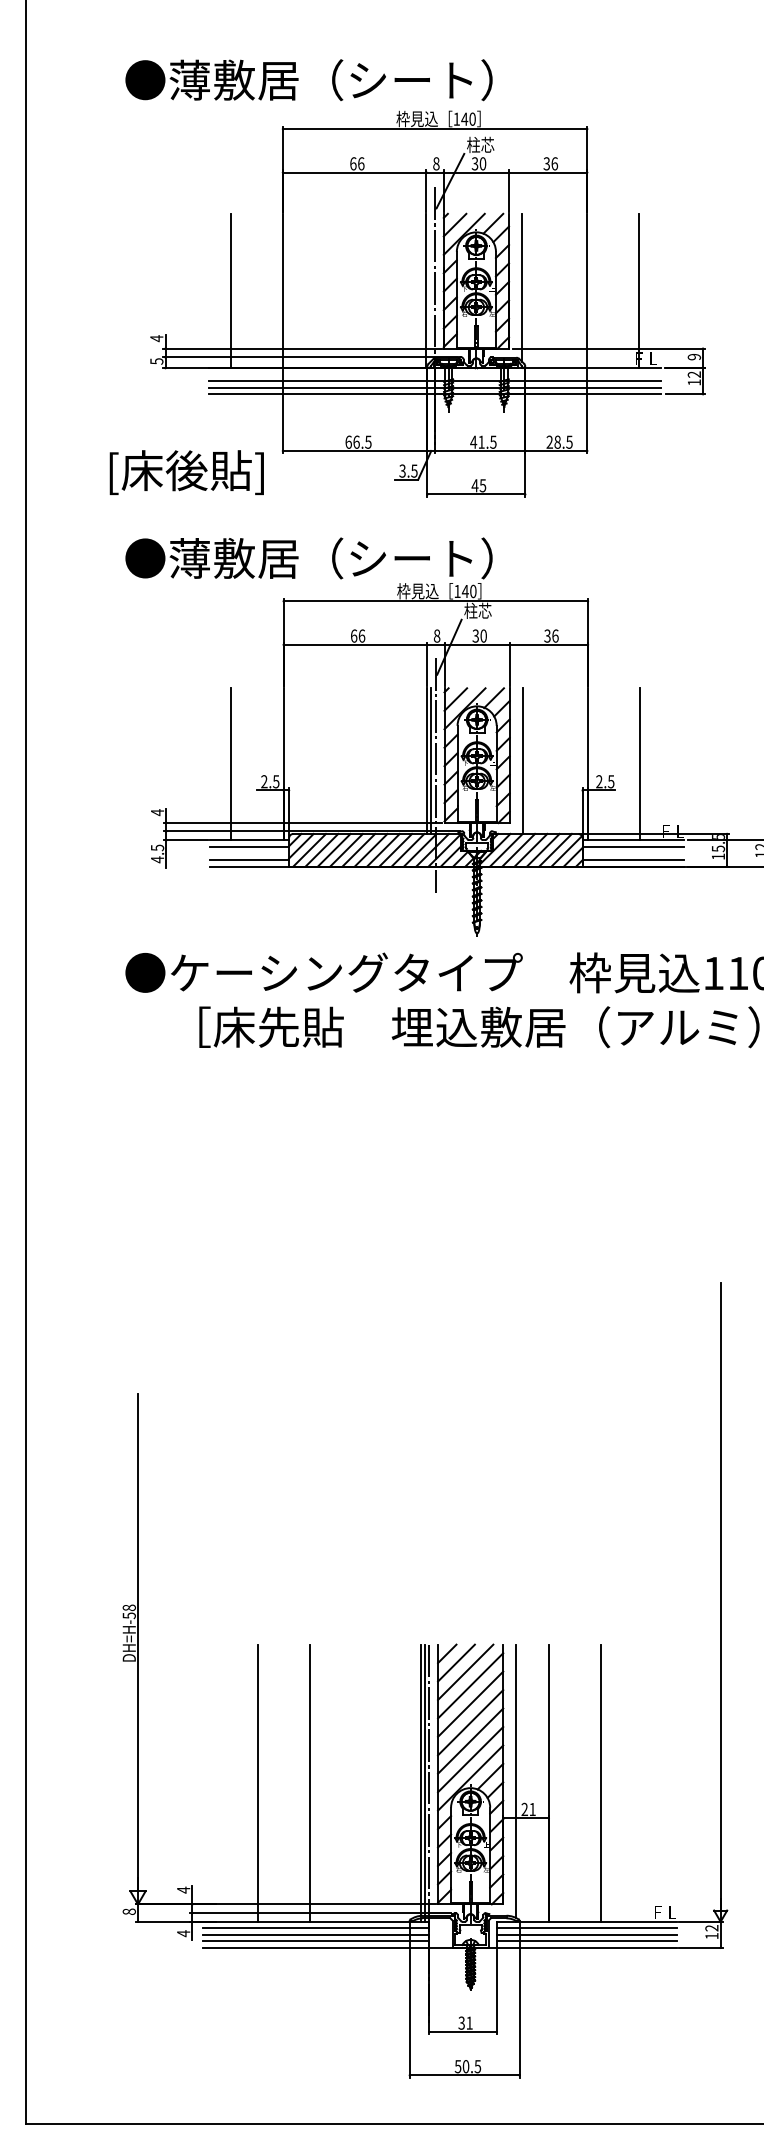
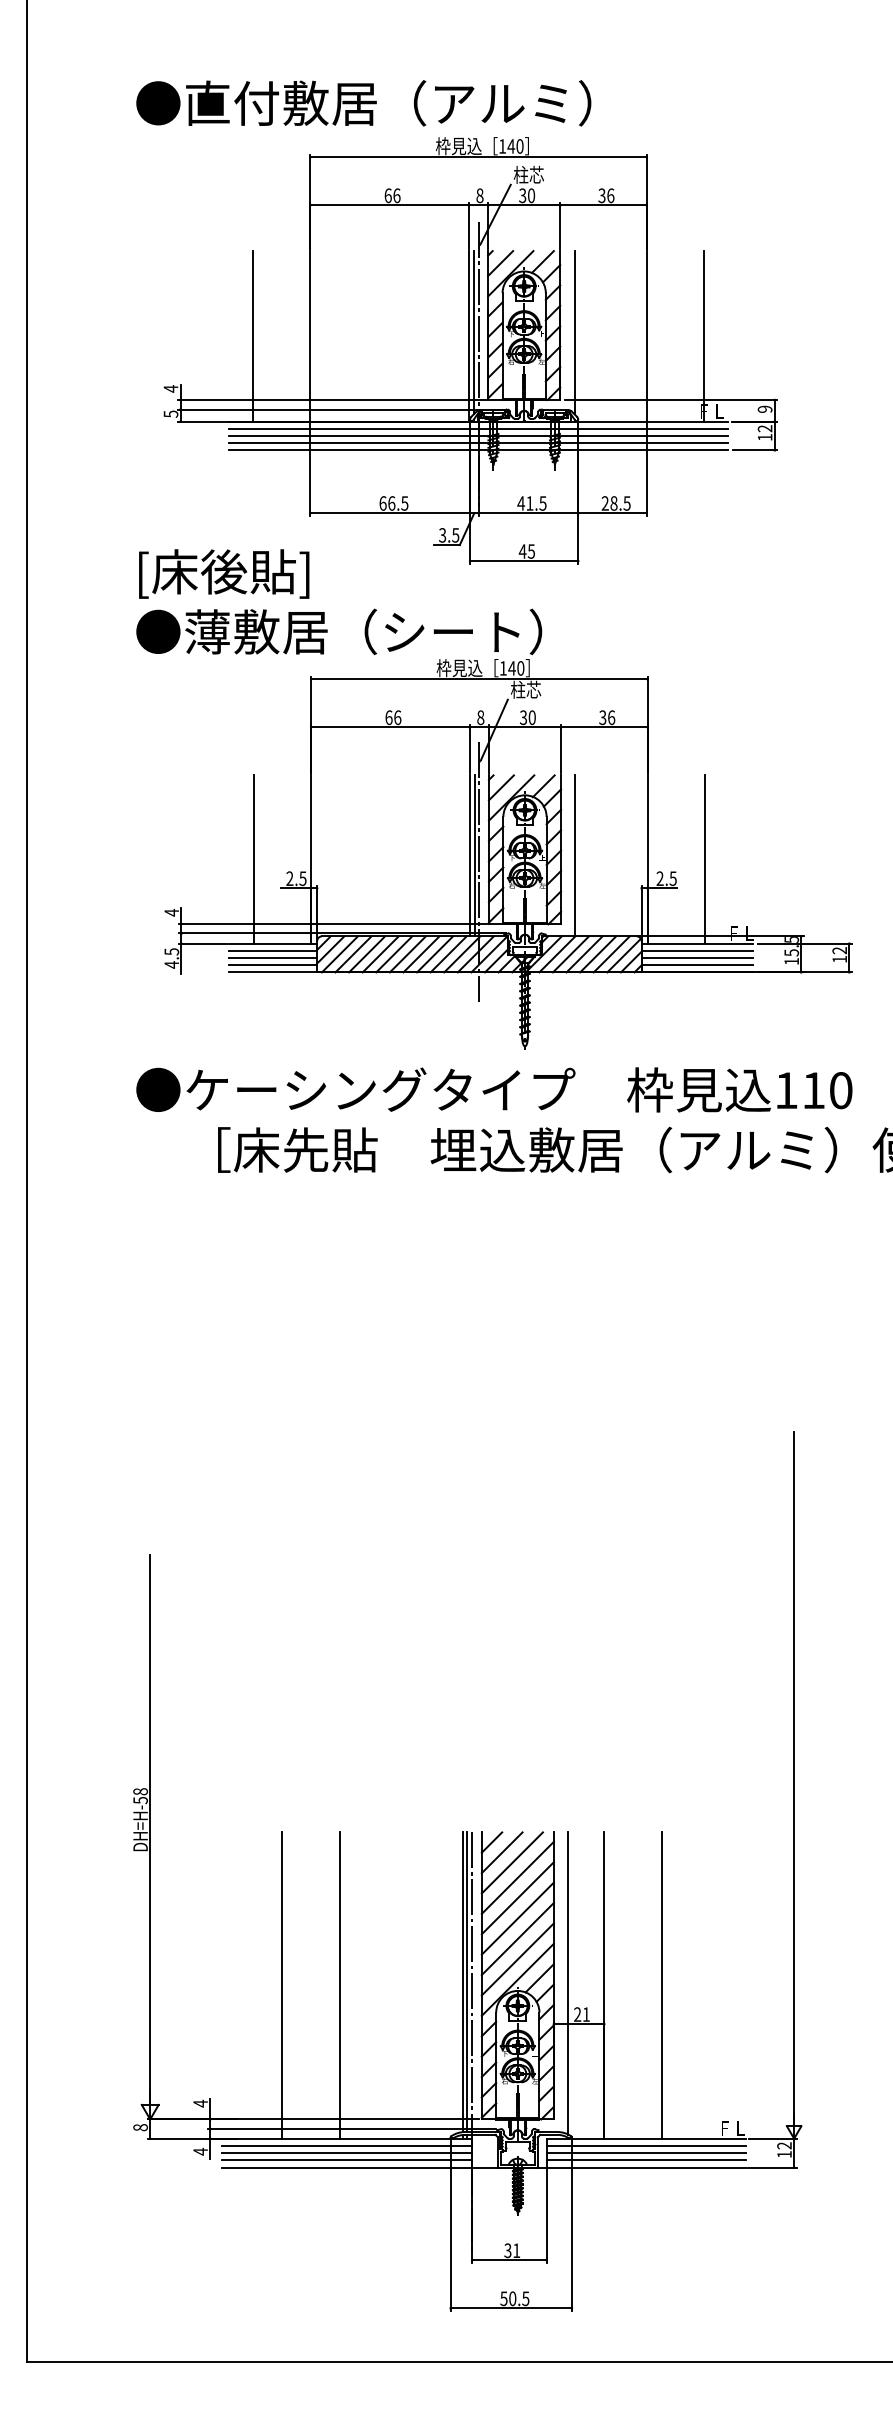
text: (353, 80) -> (388, 103), ●薄敷居（シート） -> ●直付敷居（アルミ）
line: (430, 287) -> (473, 332), added
line: (435, 374) -> (478, 428), added
text: (187, 472) -> (224, 573), moved
line: (249, 853) -> (273, 958), added
line: (633, 853) -> (697, 958), added

